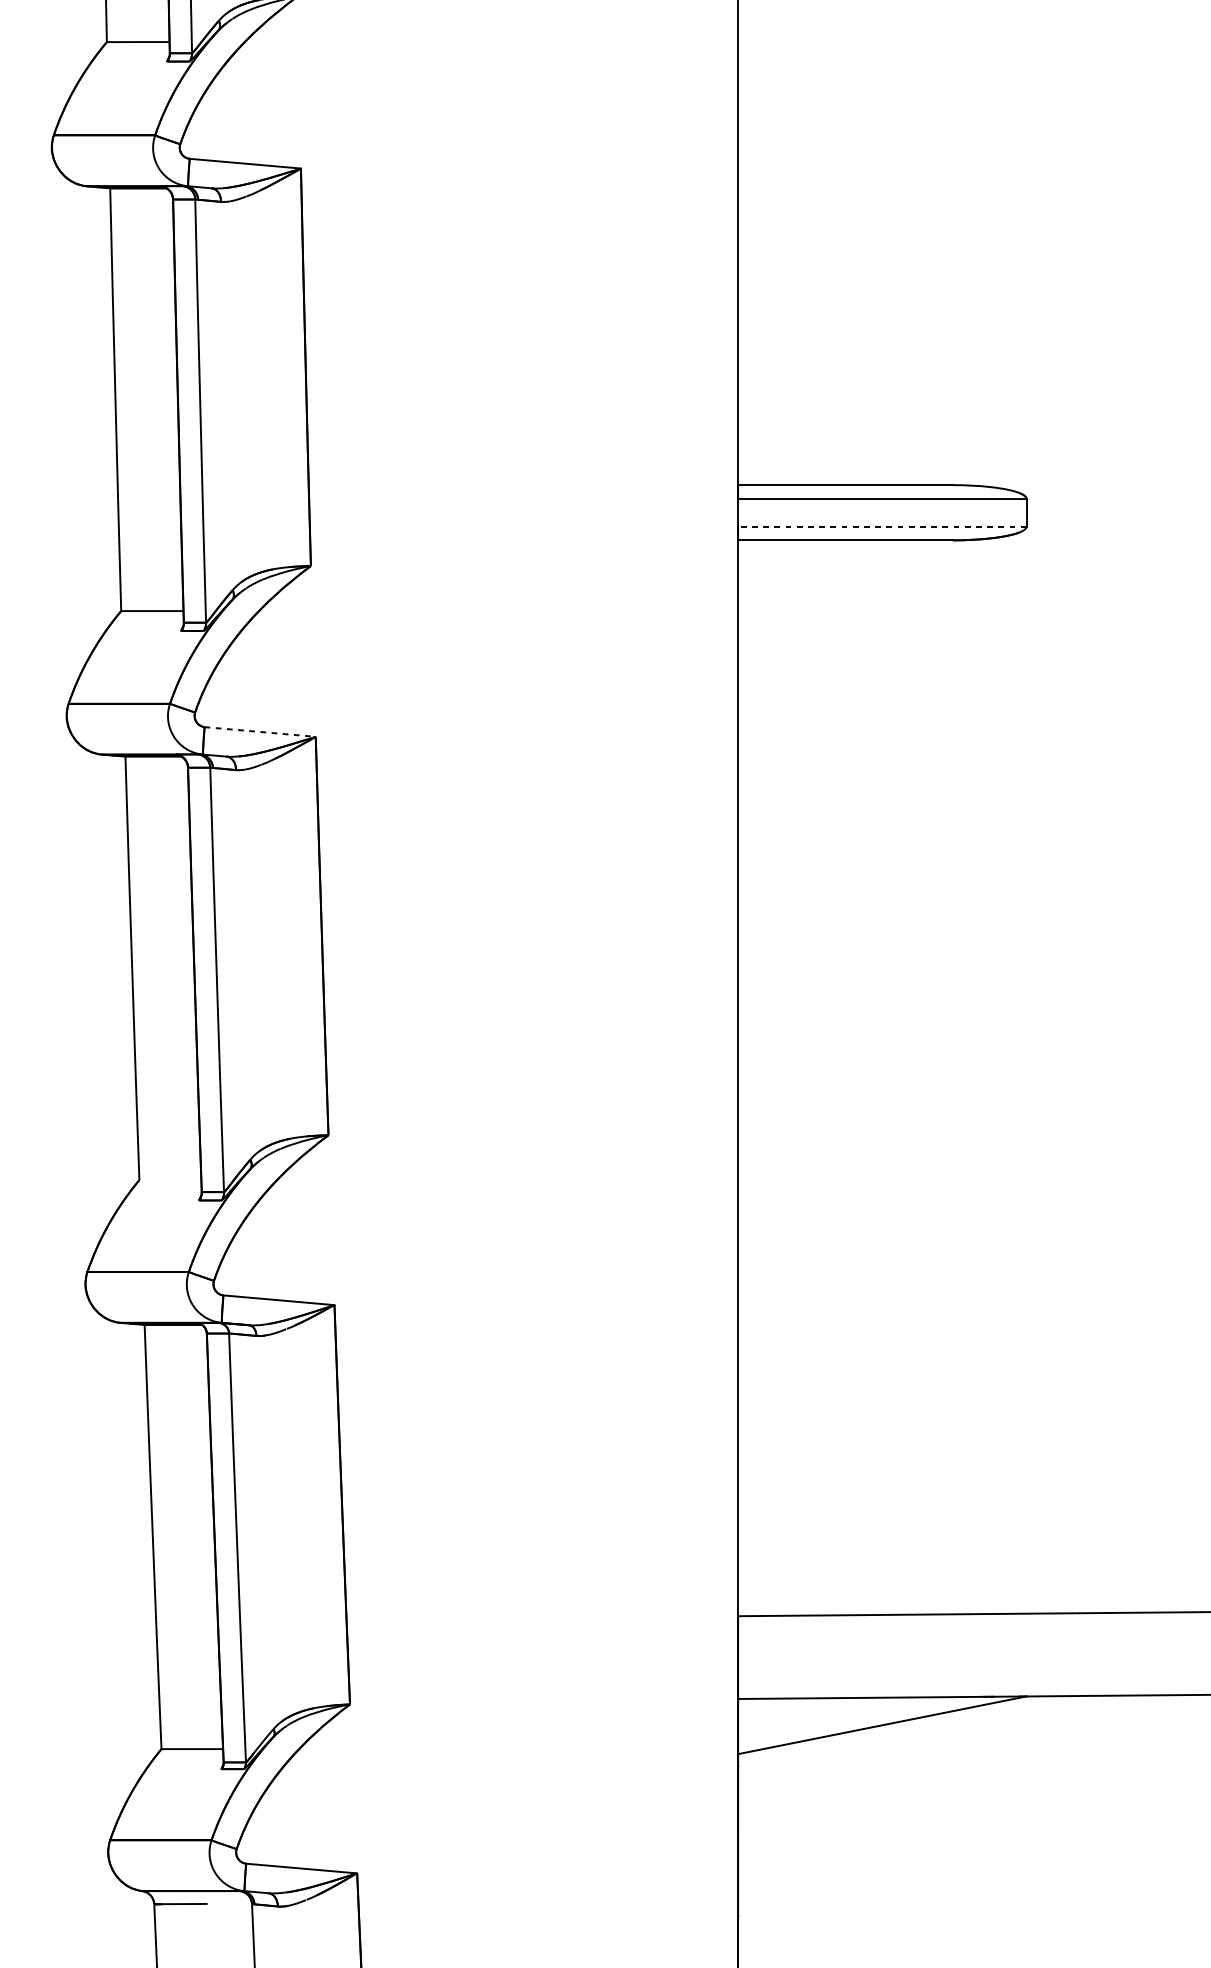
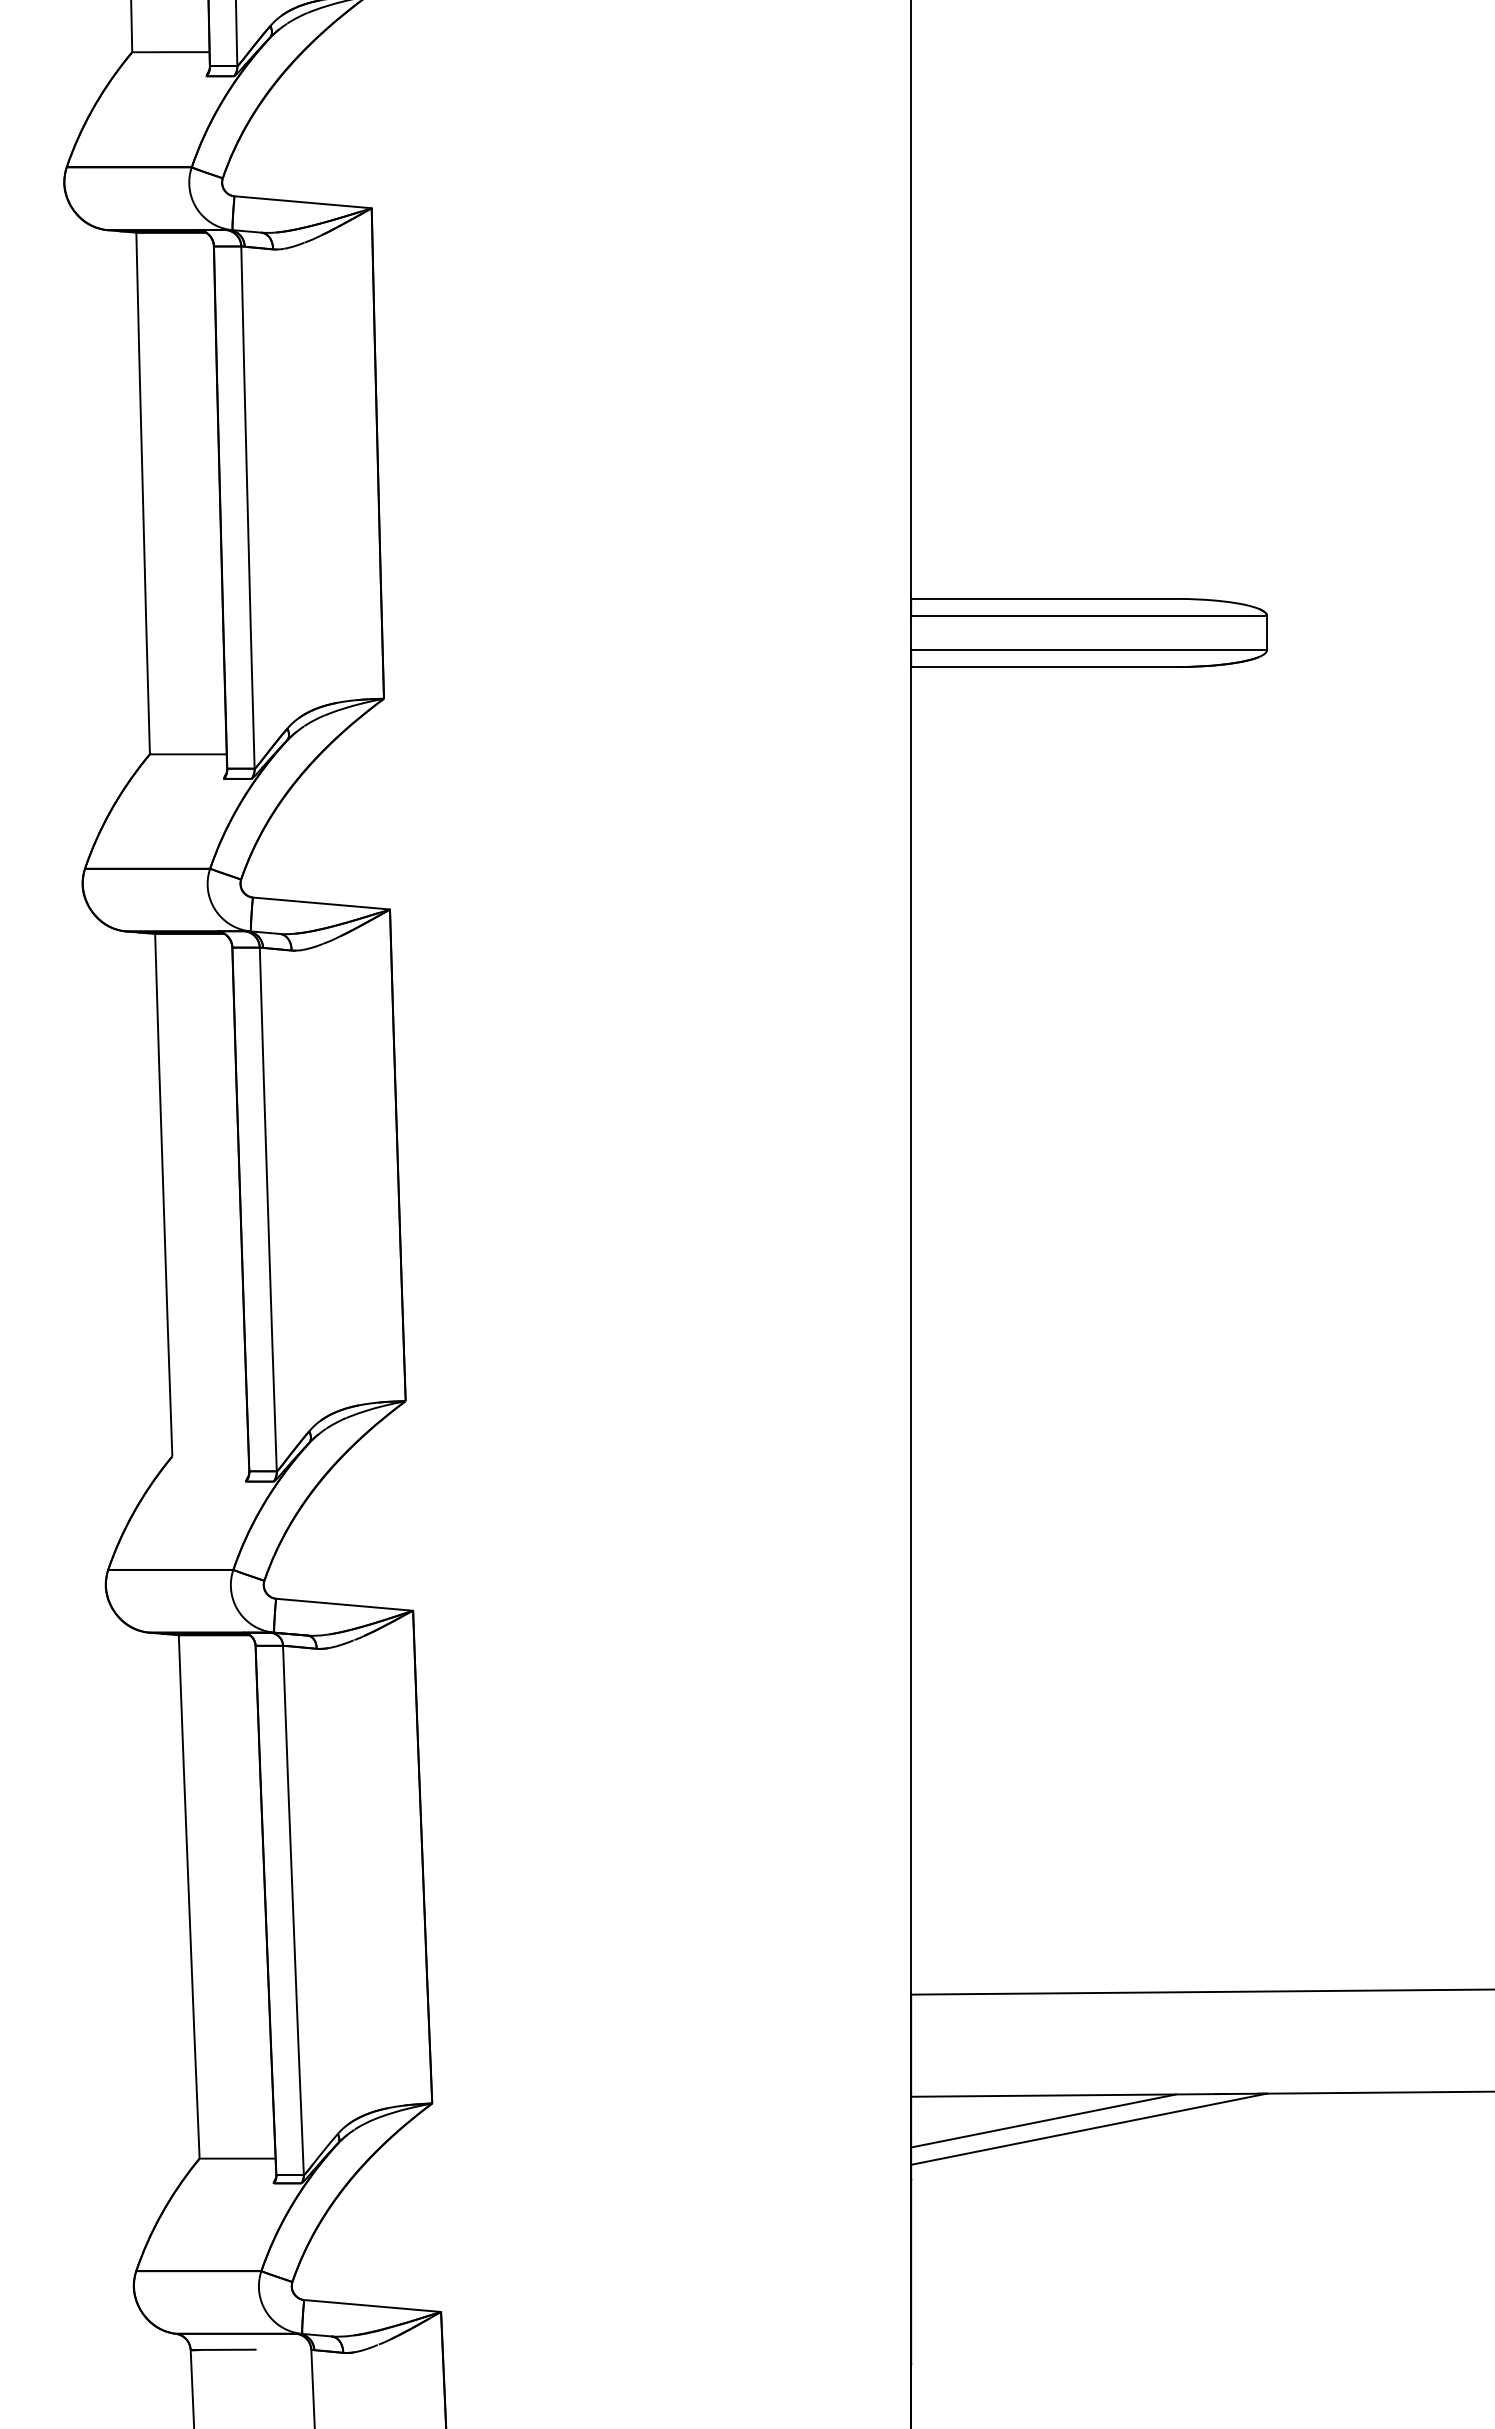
line: (882, 526) -> (1089, 650), dashed -> solid
line: (260, 731) -> (321, 903), dashed -> solid
line: (845, 1718) -> (1043, 2120), added

